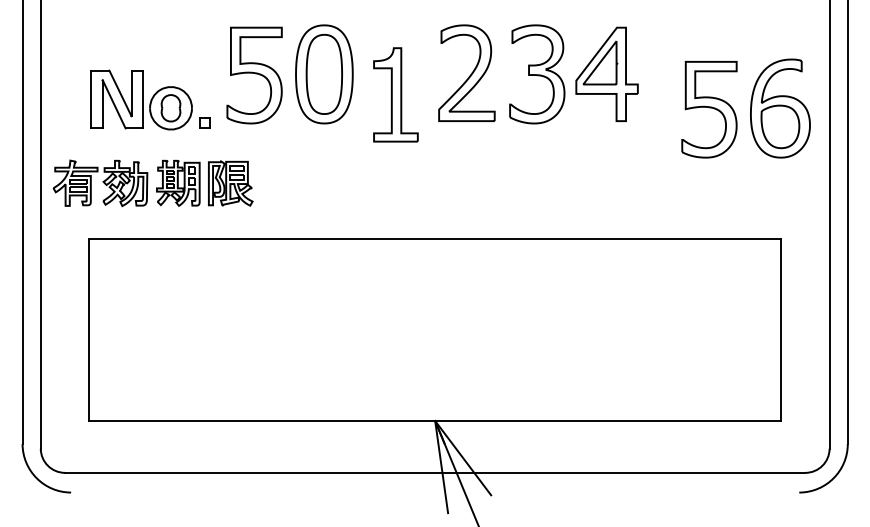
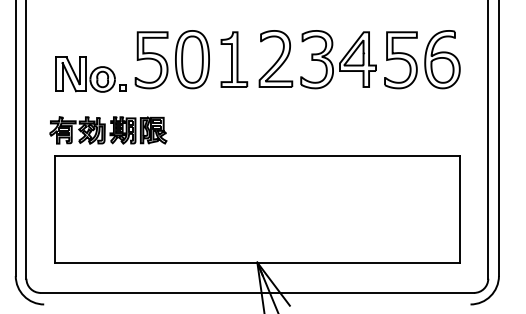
part: (396, 94) -> (234, 59), moved
part: (746, 108) -> (422, 59), moved
part: (153, 183) -> (108, 130), moved

